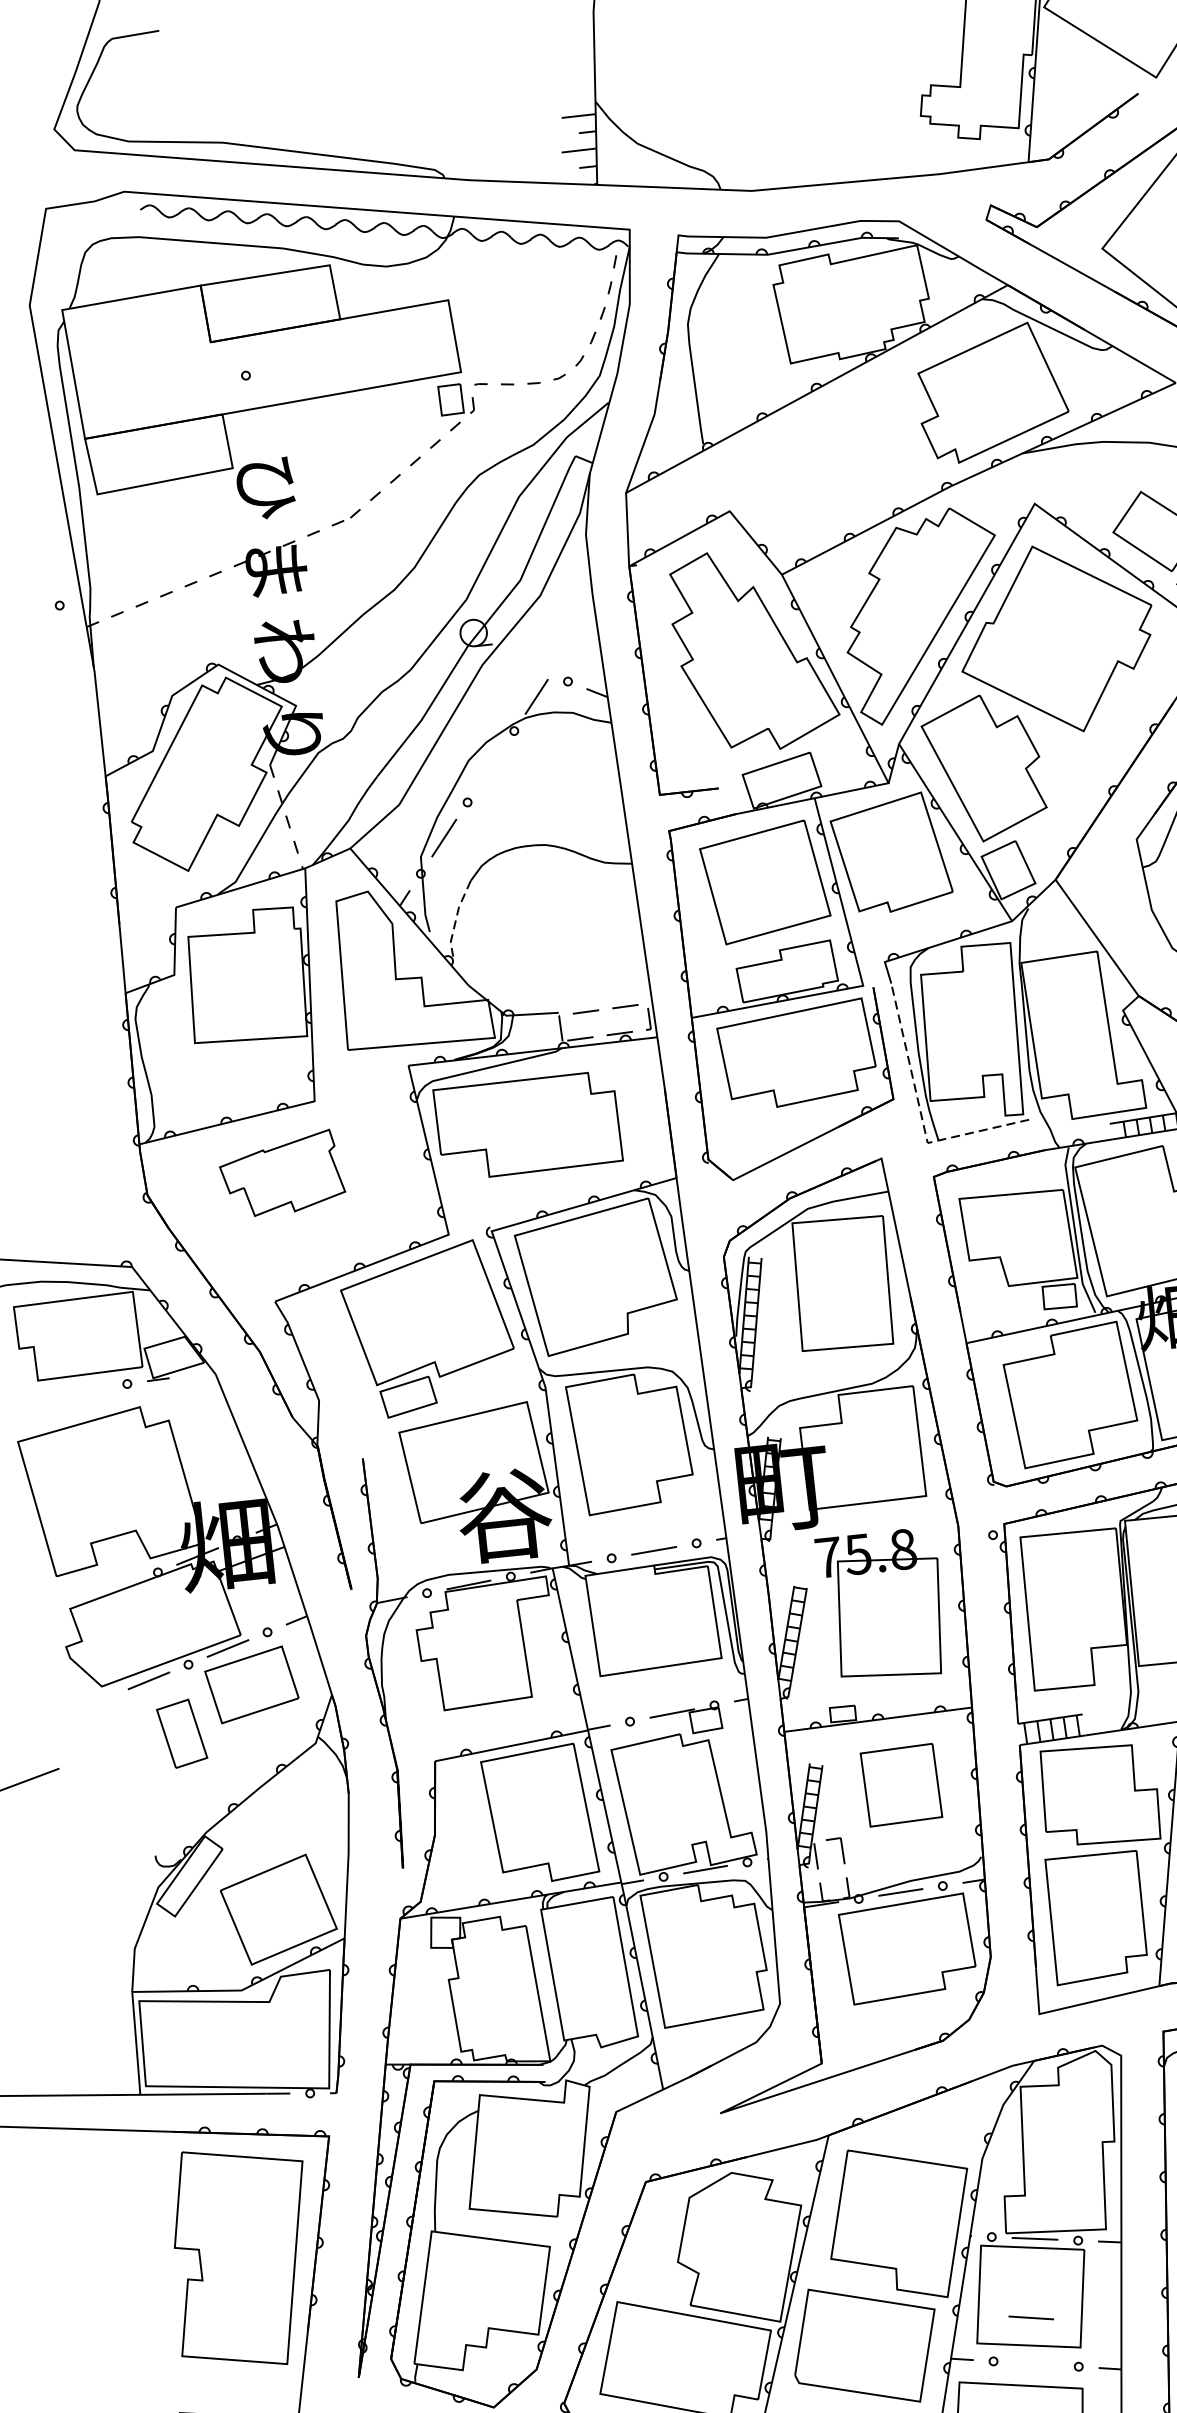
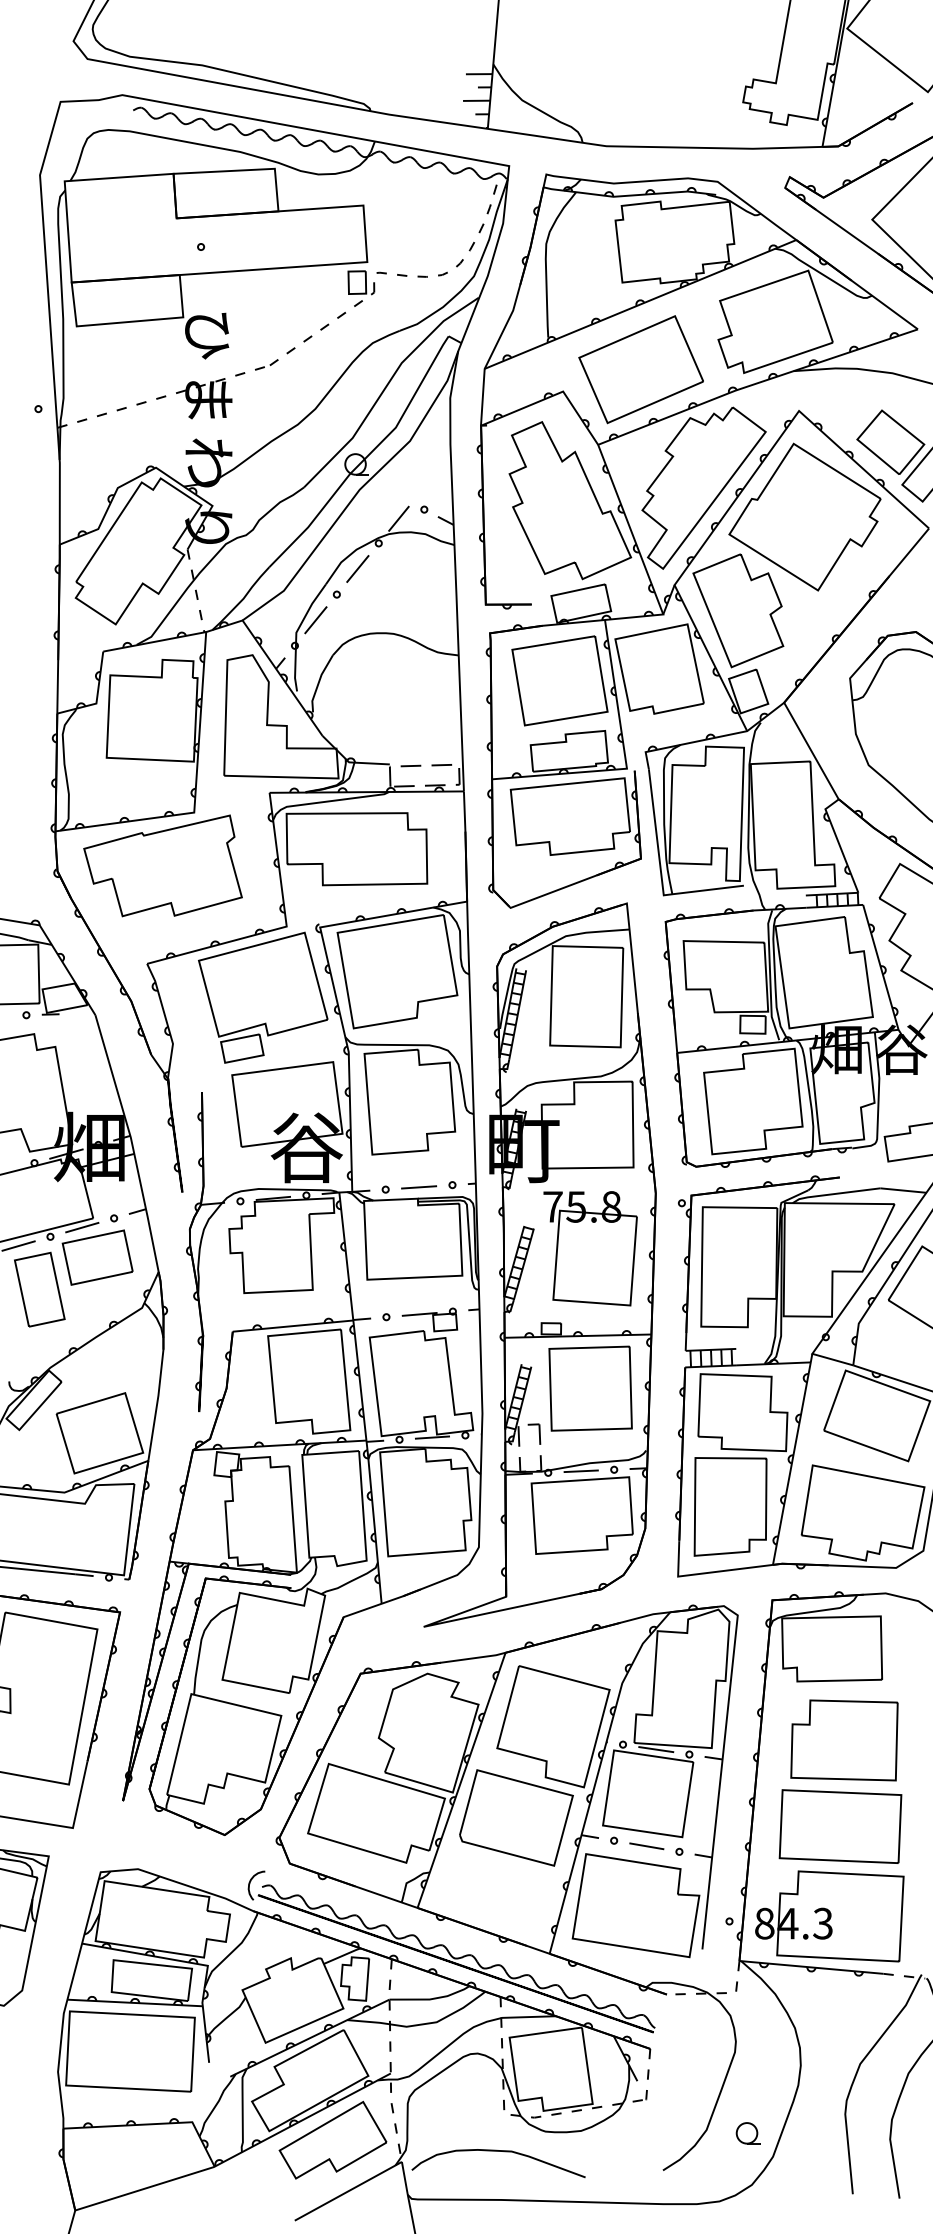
part: (825, 472) -> (640, 369), added
line: (490, 766) -> (357, 568), added
line: (456, 917) -> (318, 682), dashed -> solid
line: (921, 1115) -> (661, 873), dashed -> solid
part: (281, 1173) -> (162, 865), size x1.67
part: (181, 1733) -> (39, 1289), size x1.43
part: (901, 1785) -> (590, 1388), size x1.43
line: (1030, 2318) -> (646, 1846), moved

